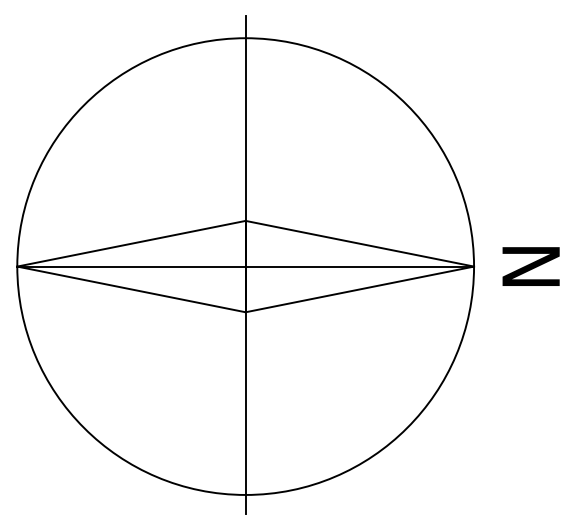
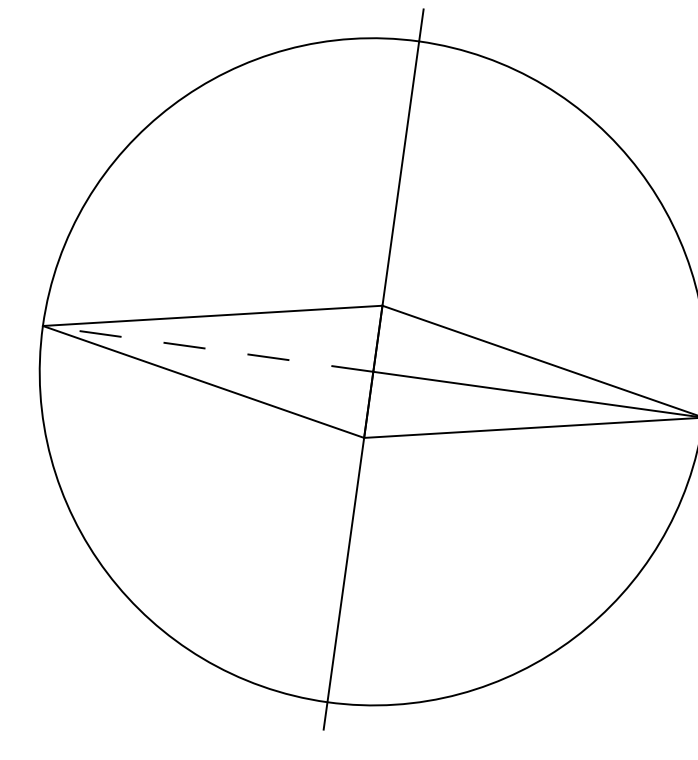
line: (130, 266) -> (206, 348), solid -> dashed

